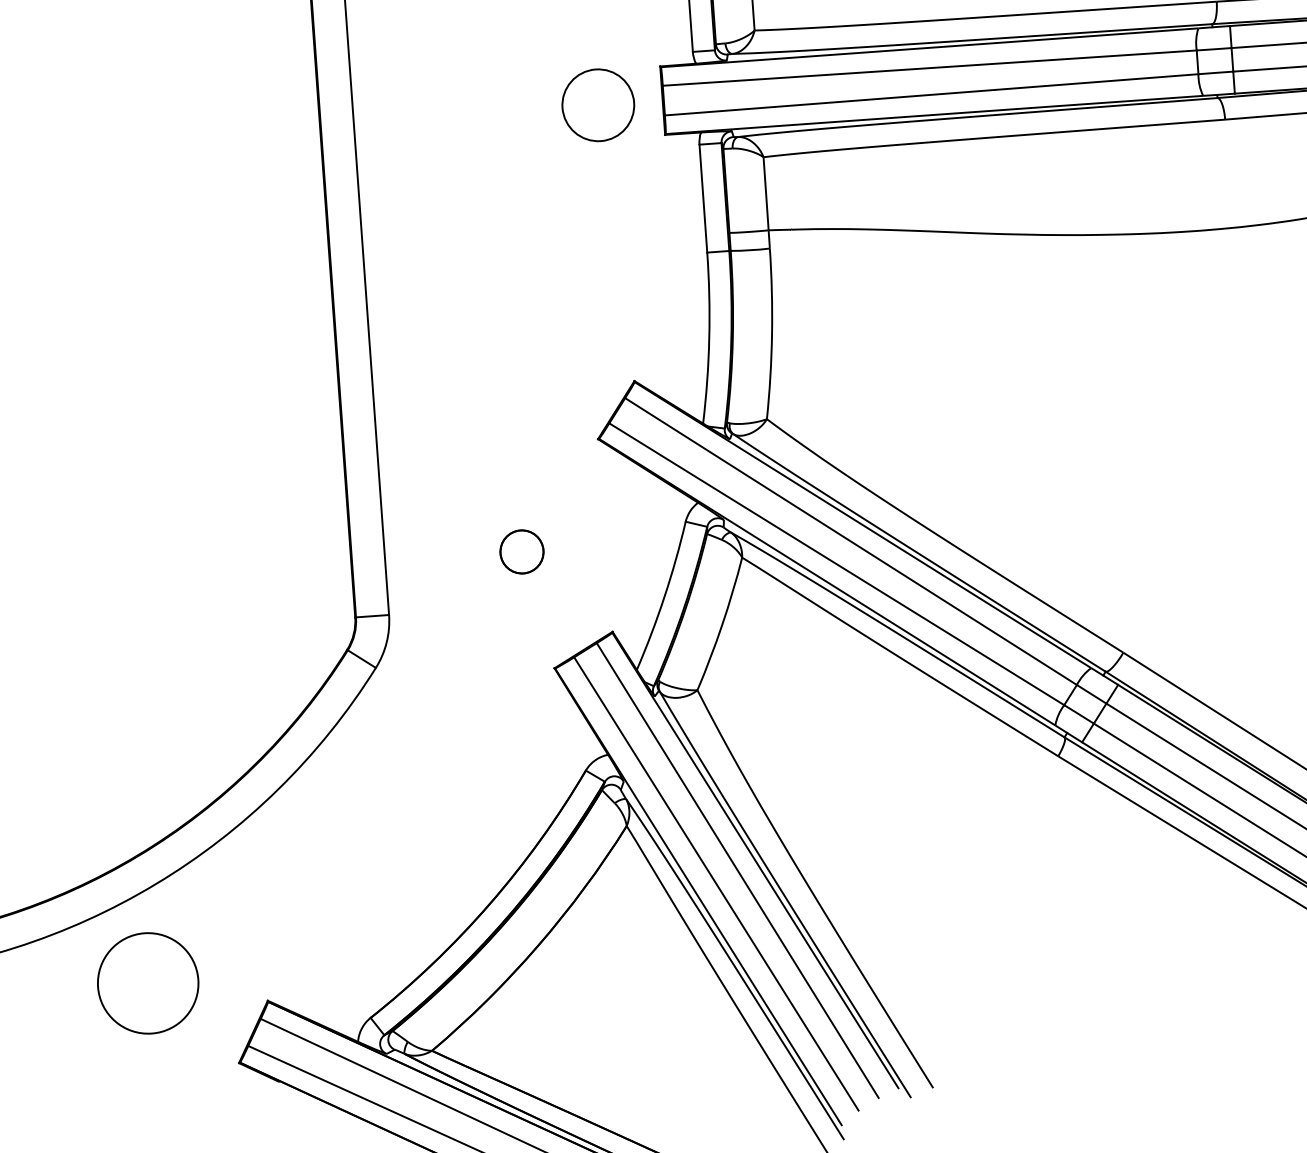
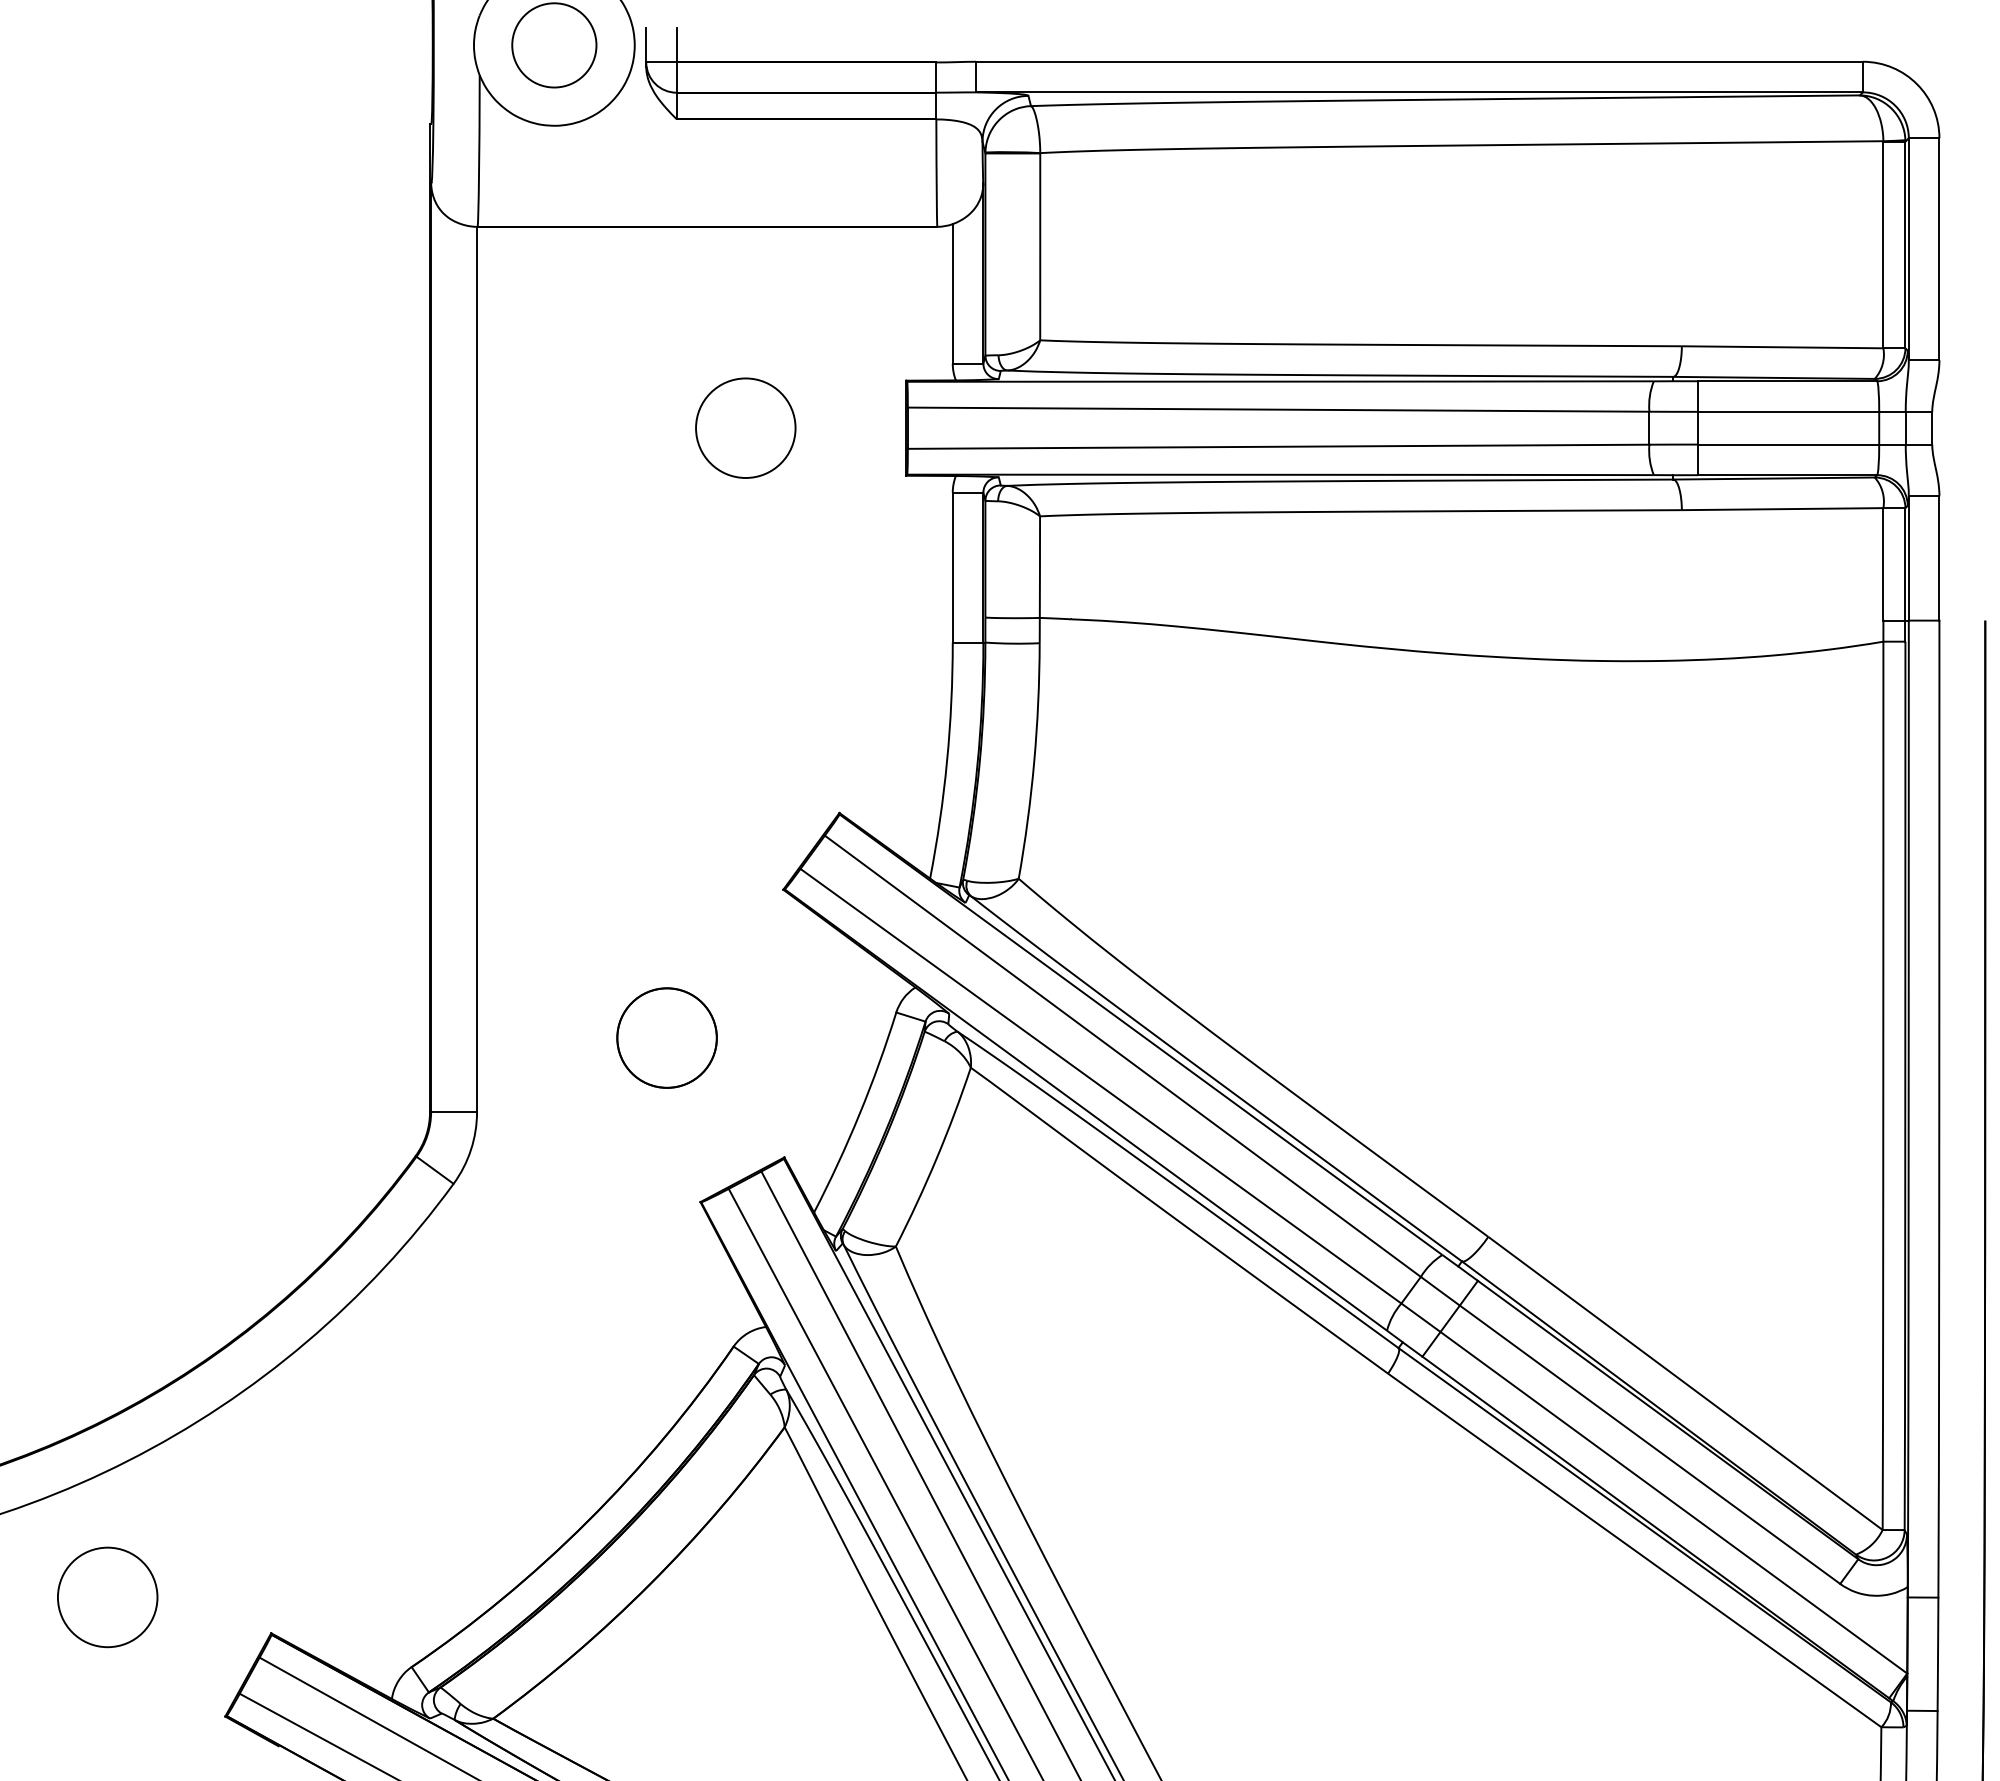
circle: (598, 104) -> (745, 427), moved
circle: (521, 551) -> (666, 1037), size x1.67
circle: (148, 983) -> (107, 1597), size x0.71

